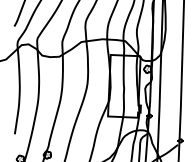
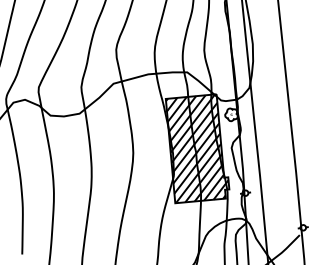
hatch: (124, 86) -> (196, 148), added

